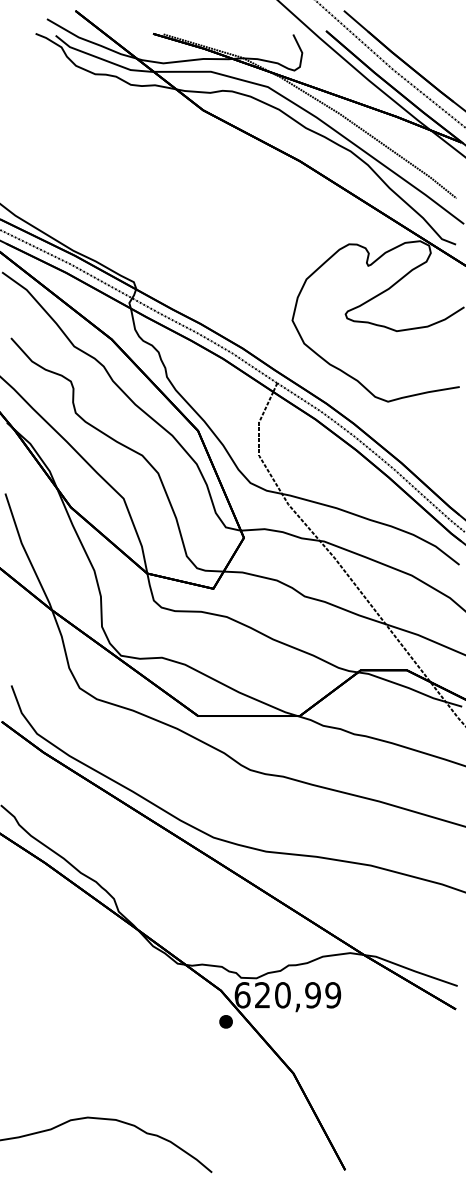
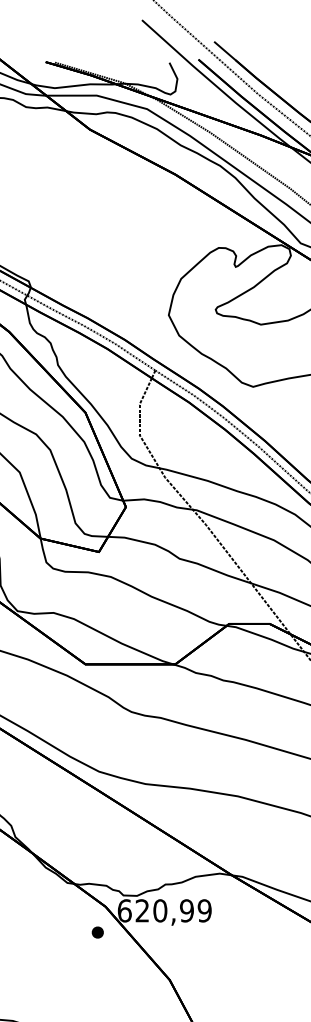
part: (225, 1021) -> (97, 932), moved

